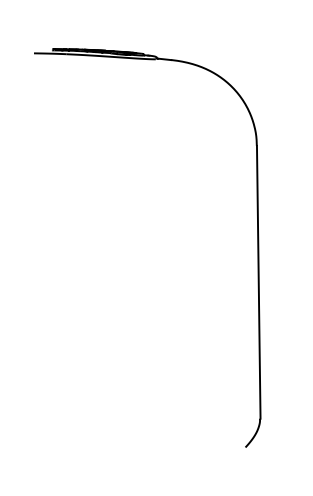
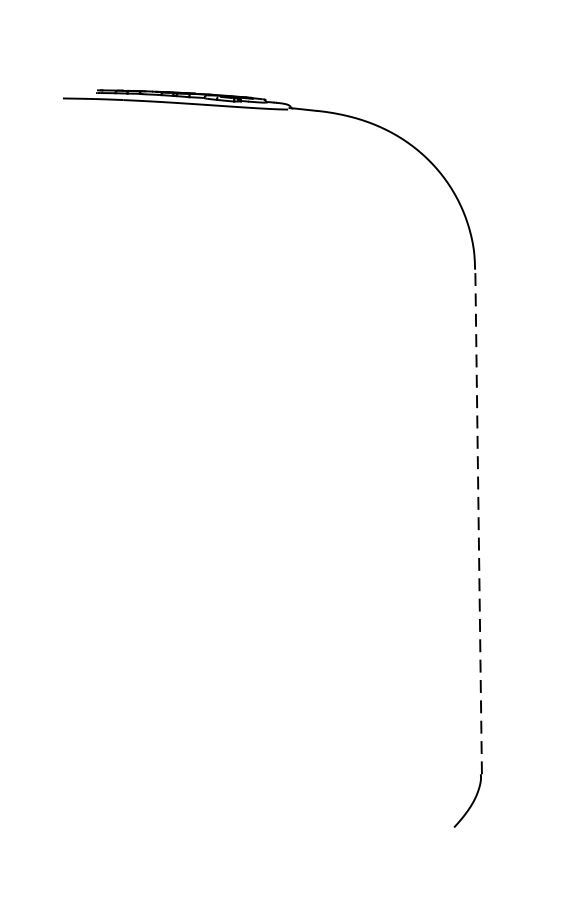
line: (258, 281) -> (478, 520), solid -> dashed

